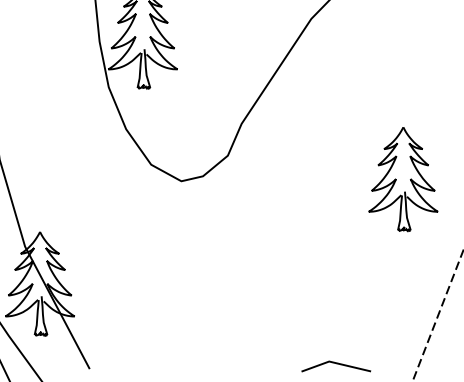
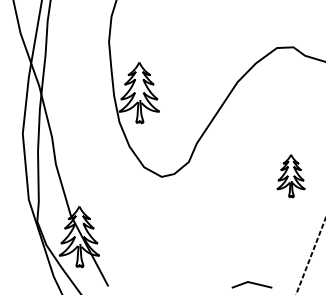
part: (402, 180) -> (290, 176), size x0.7

